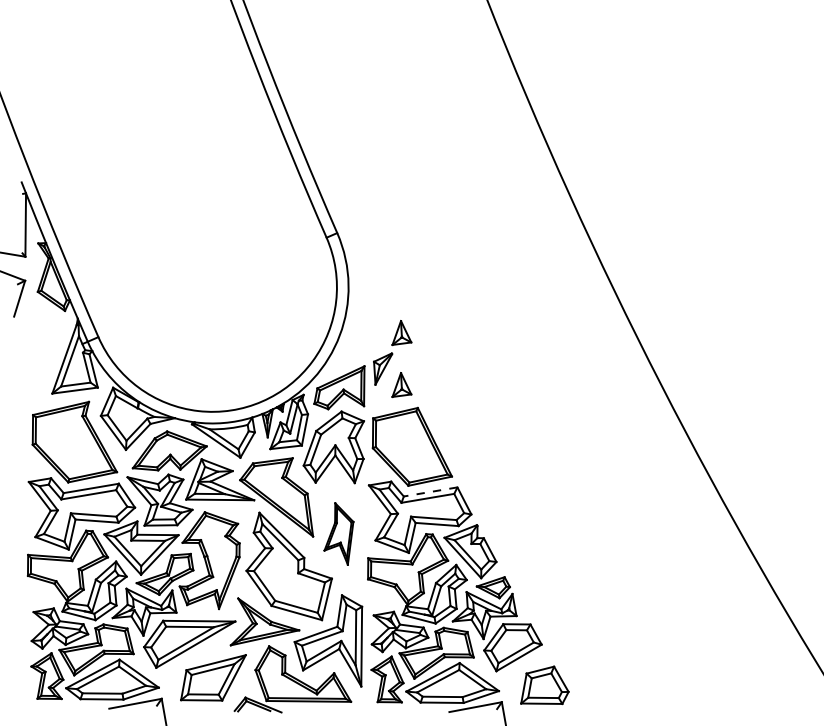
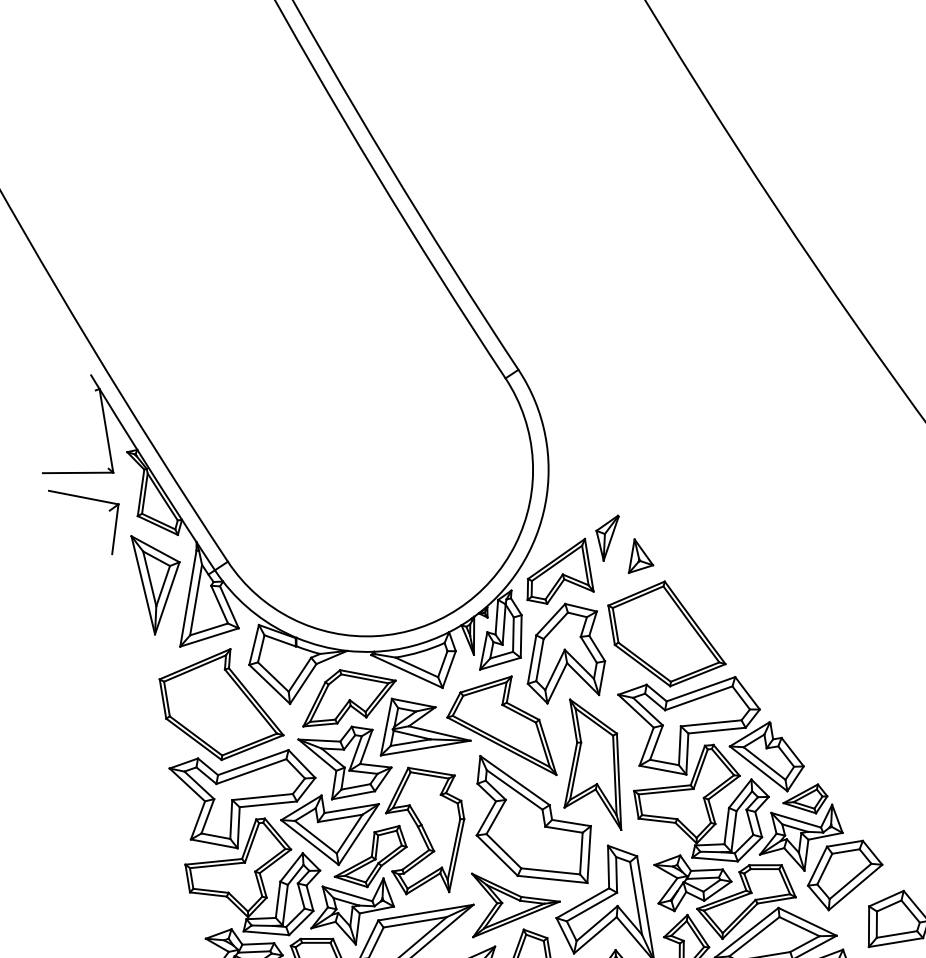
part: (401, 333) -> (626, 487), removed
part: (46, 343) -> (160, 582), added
line: (430, 492) -> (700, 690), dashed -> solid
part: (338, 533) -> (589, 765), size x1.67

